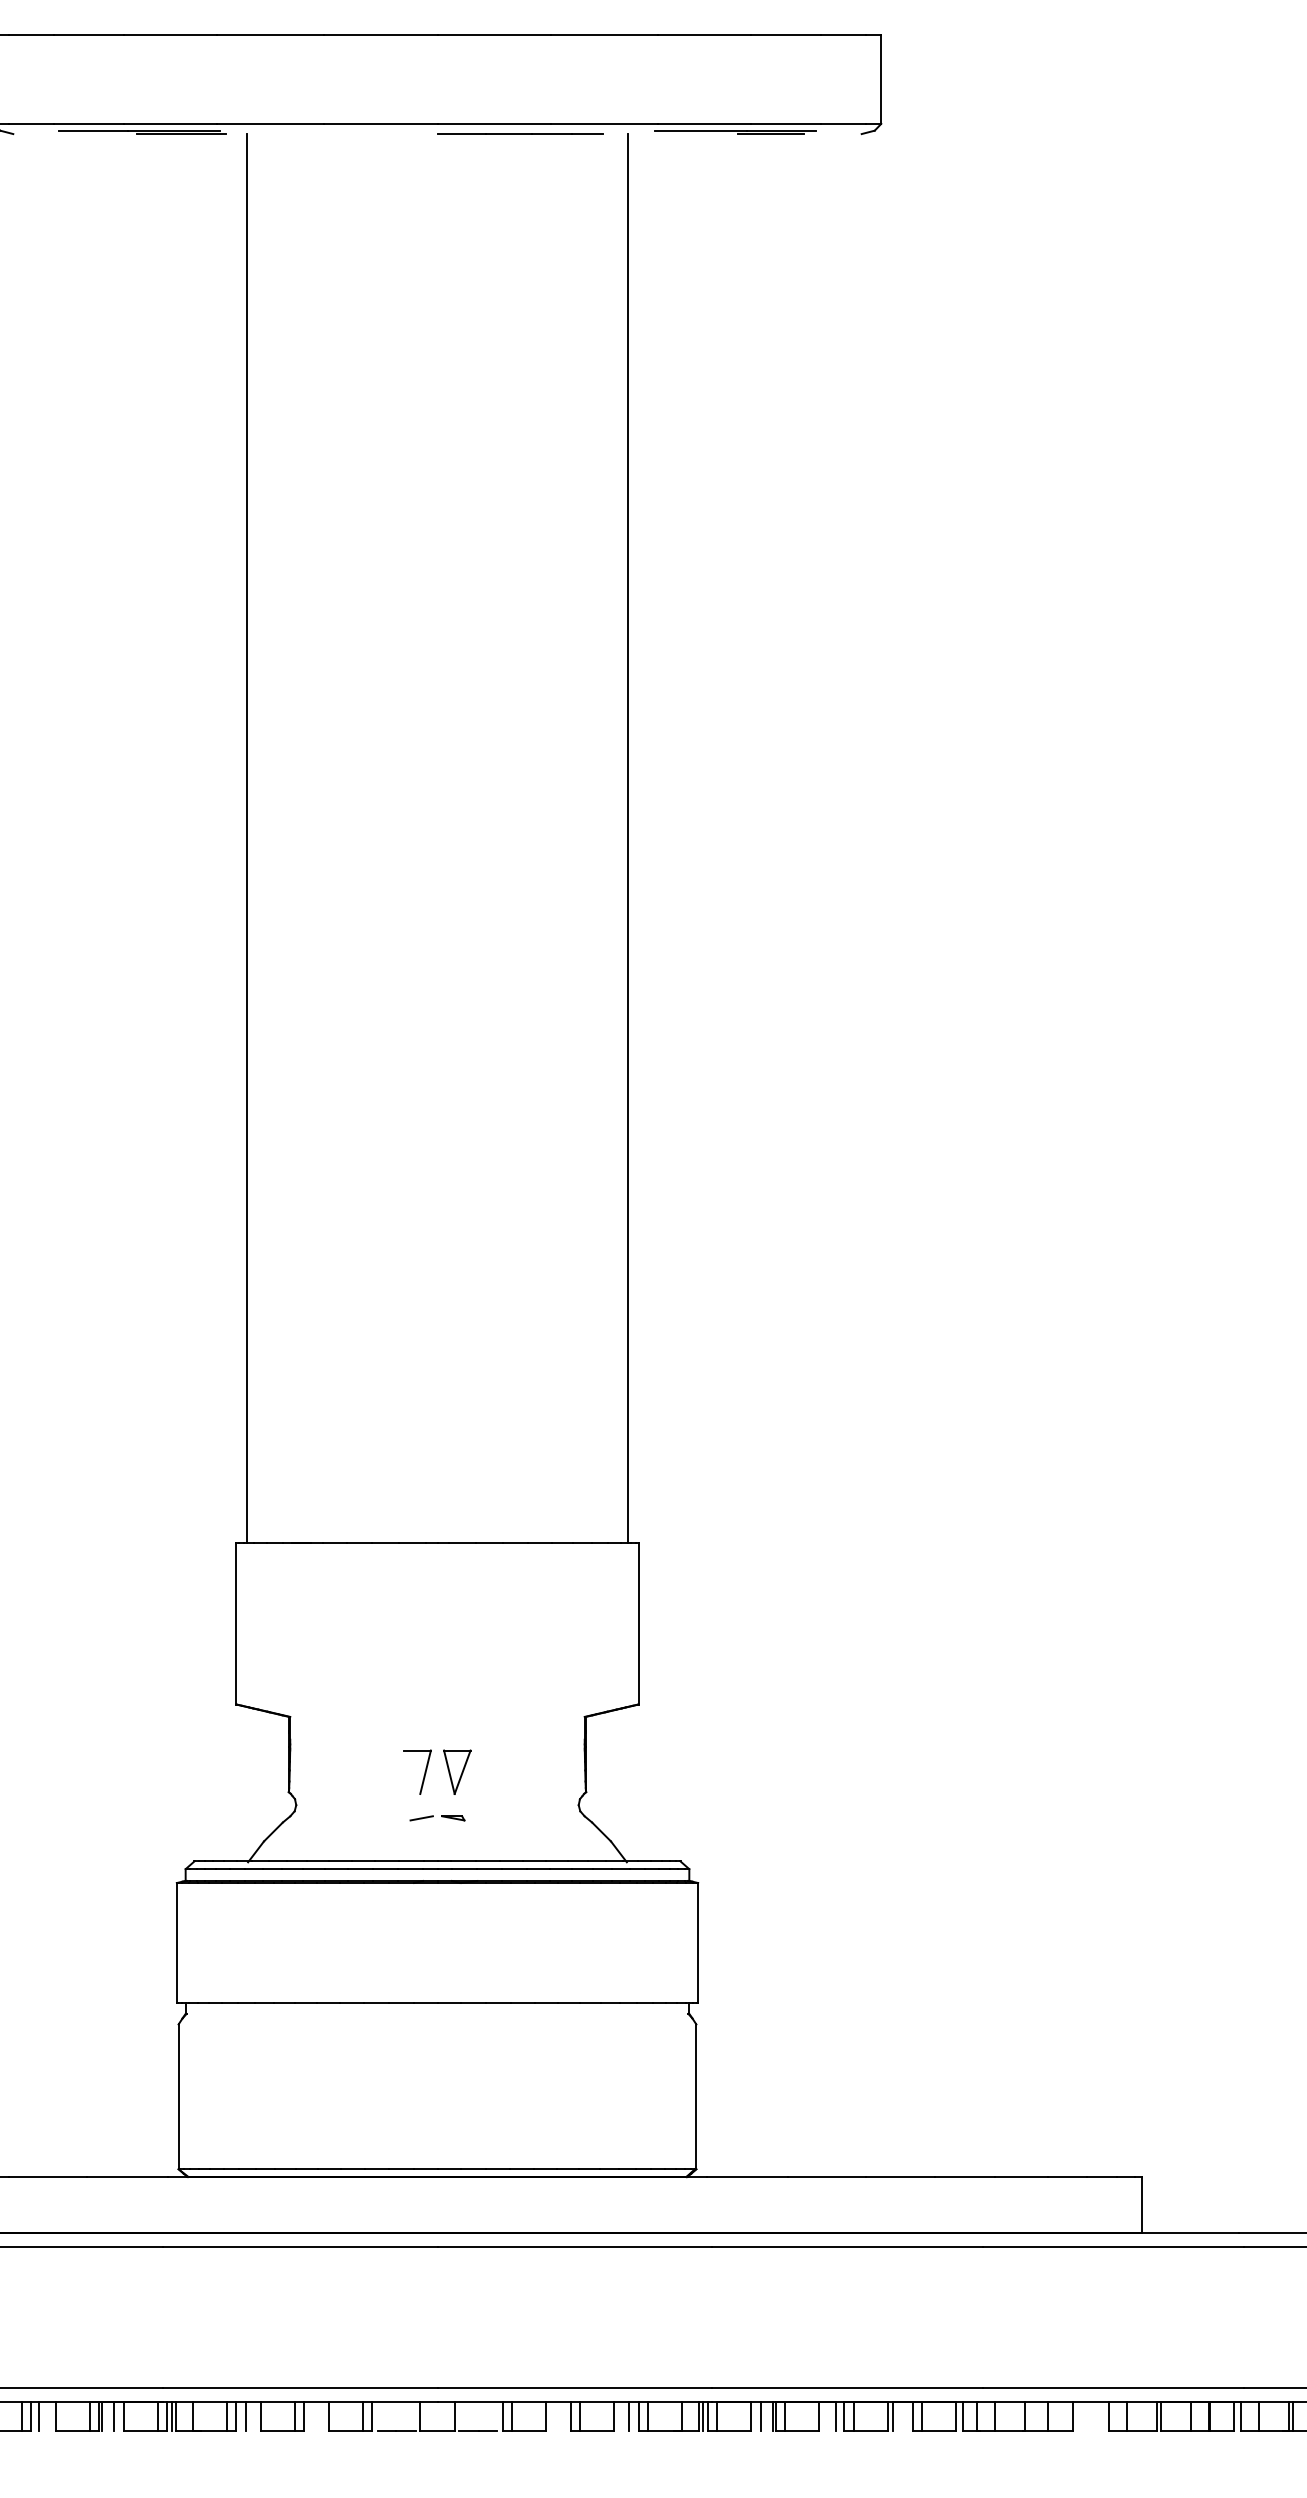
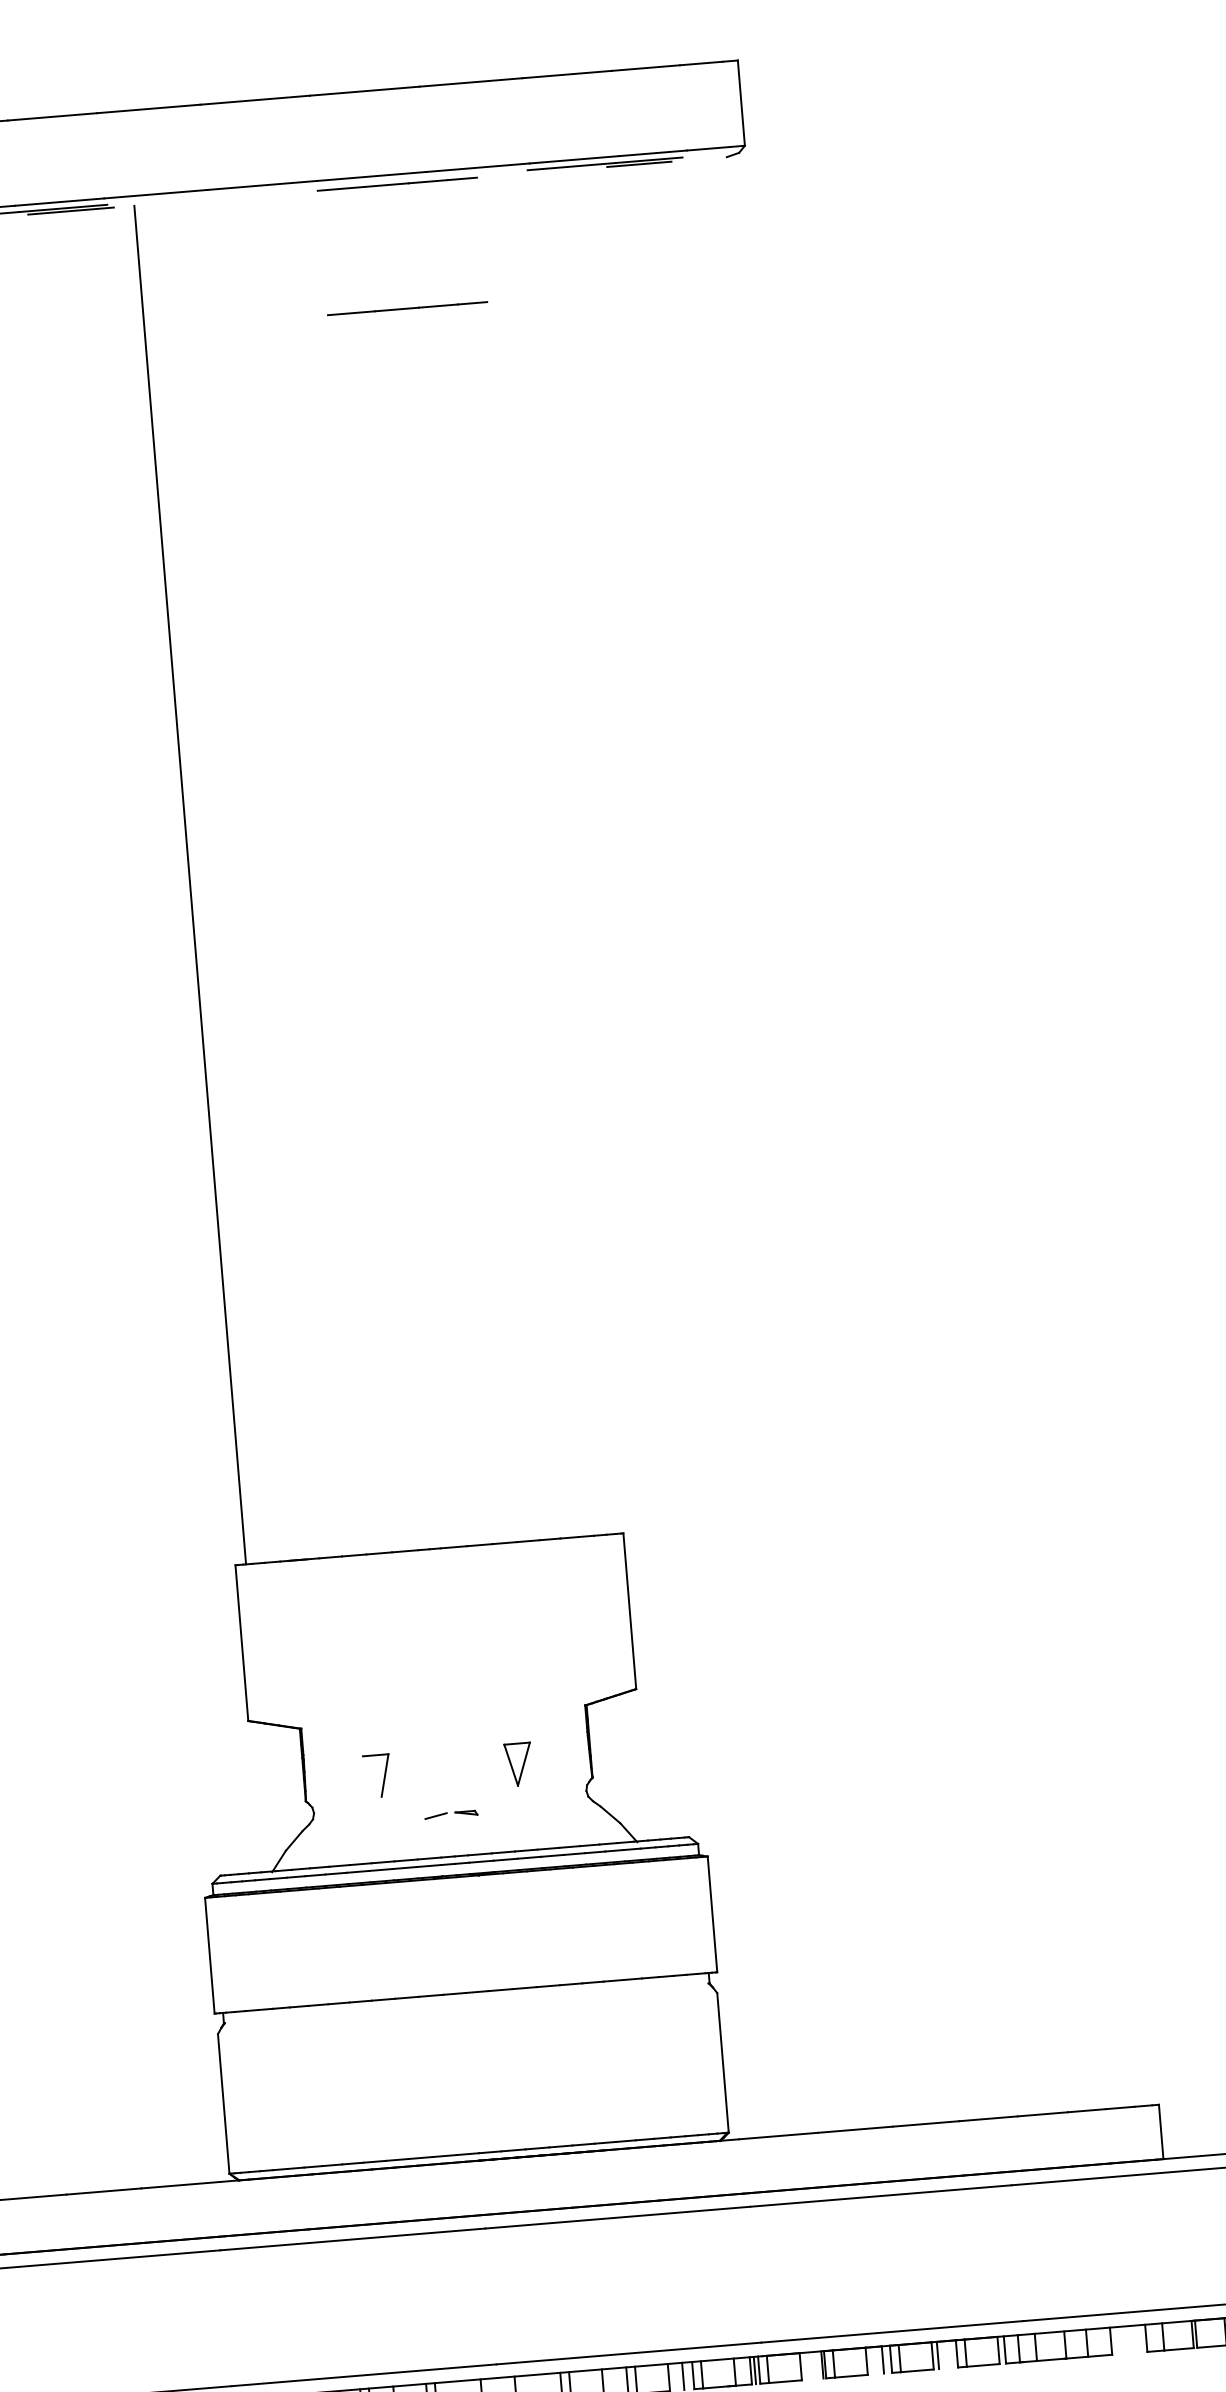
line: (520, 262) -> (407, 308), added
line: (627, 838) -> (556, 854), removed
part: (424, 1771) -> (383, 1774), moved
part: (457, 1771) -> (518, 1763), moved
line: (760, 2416) -> (810, 2366), removed

